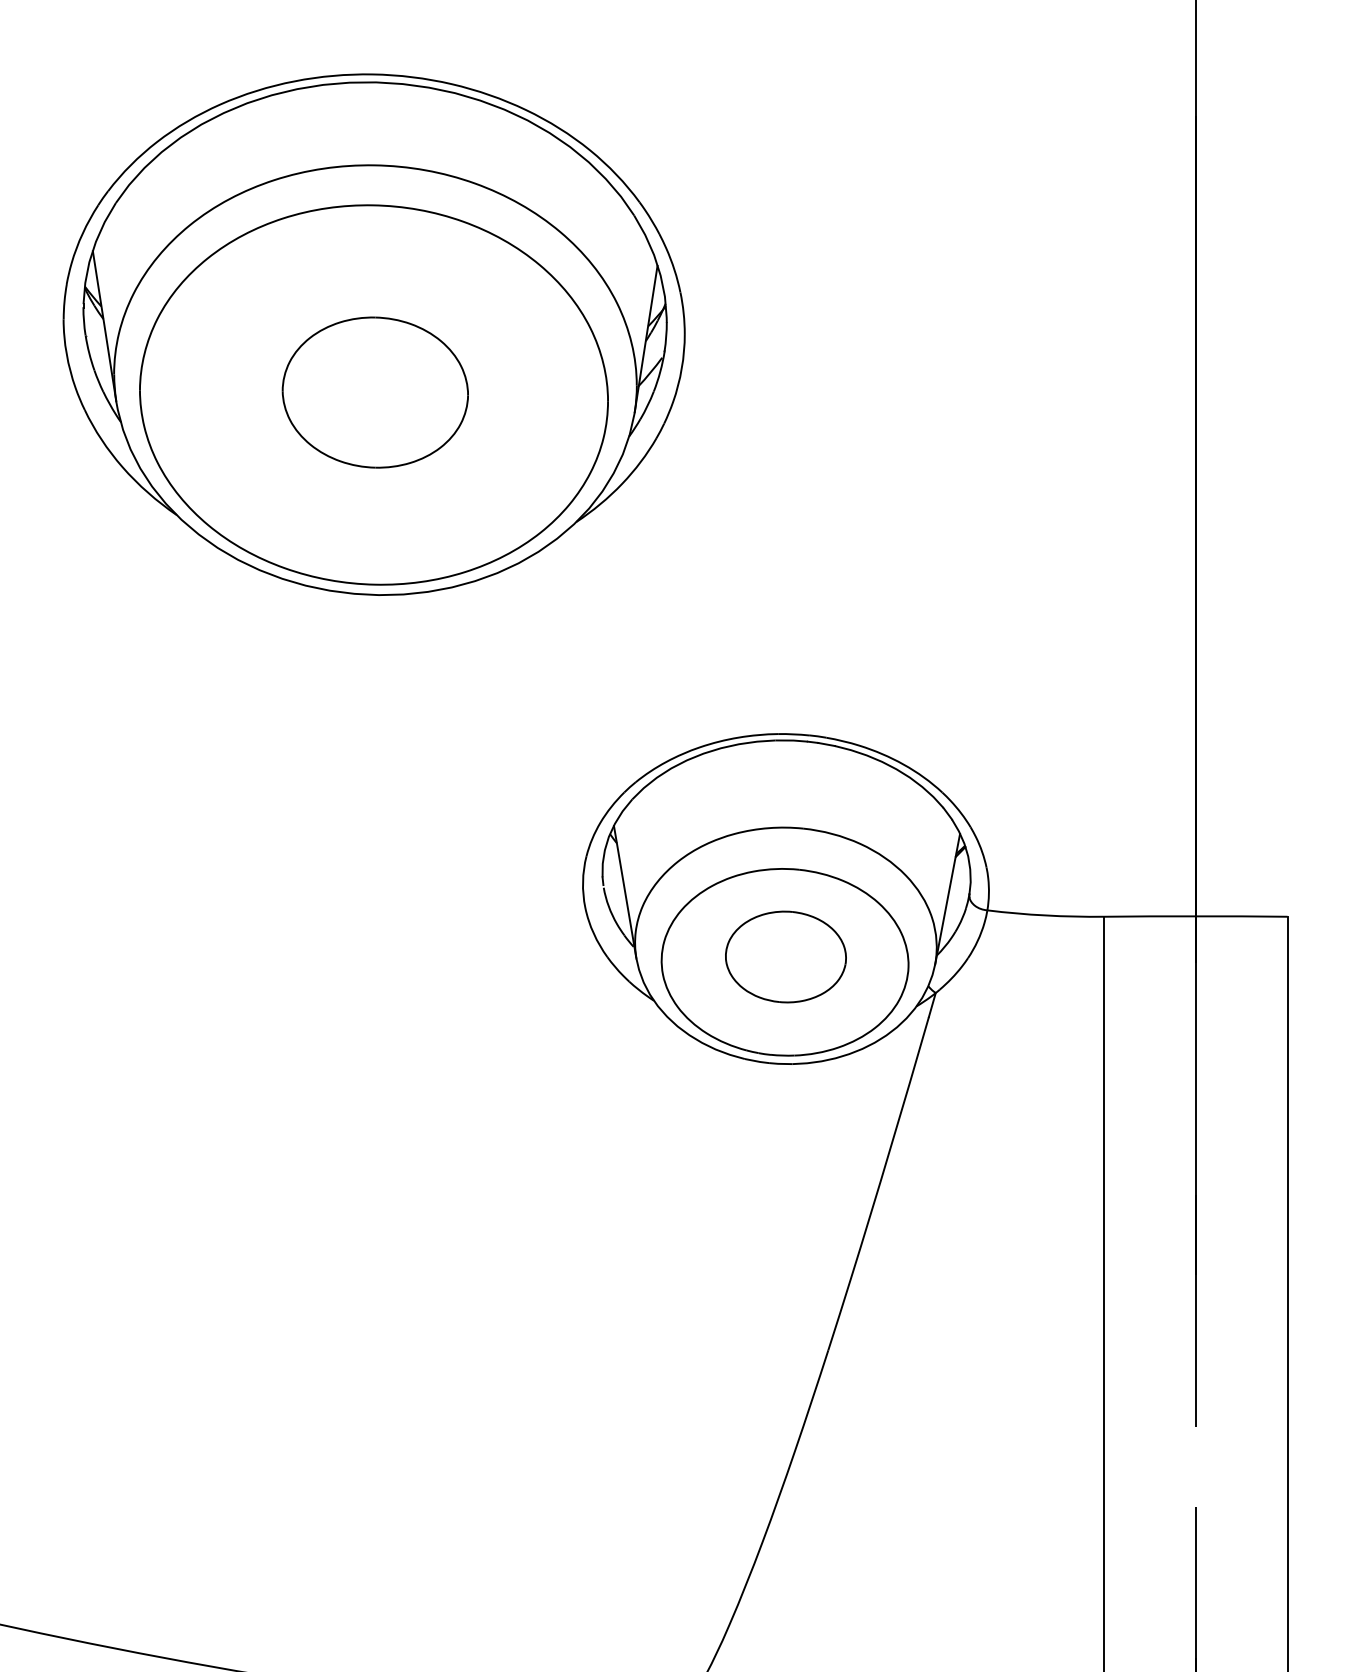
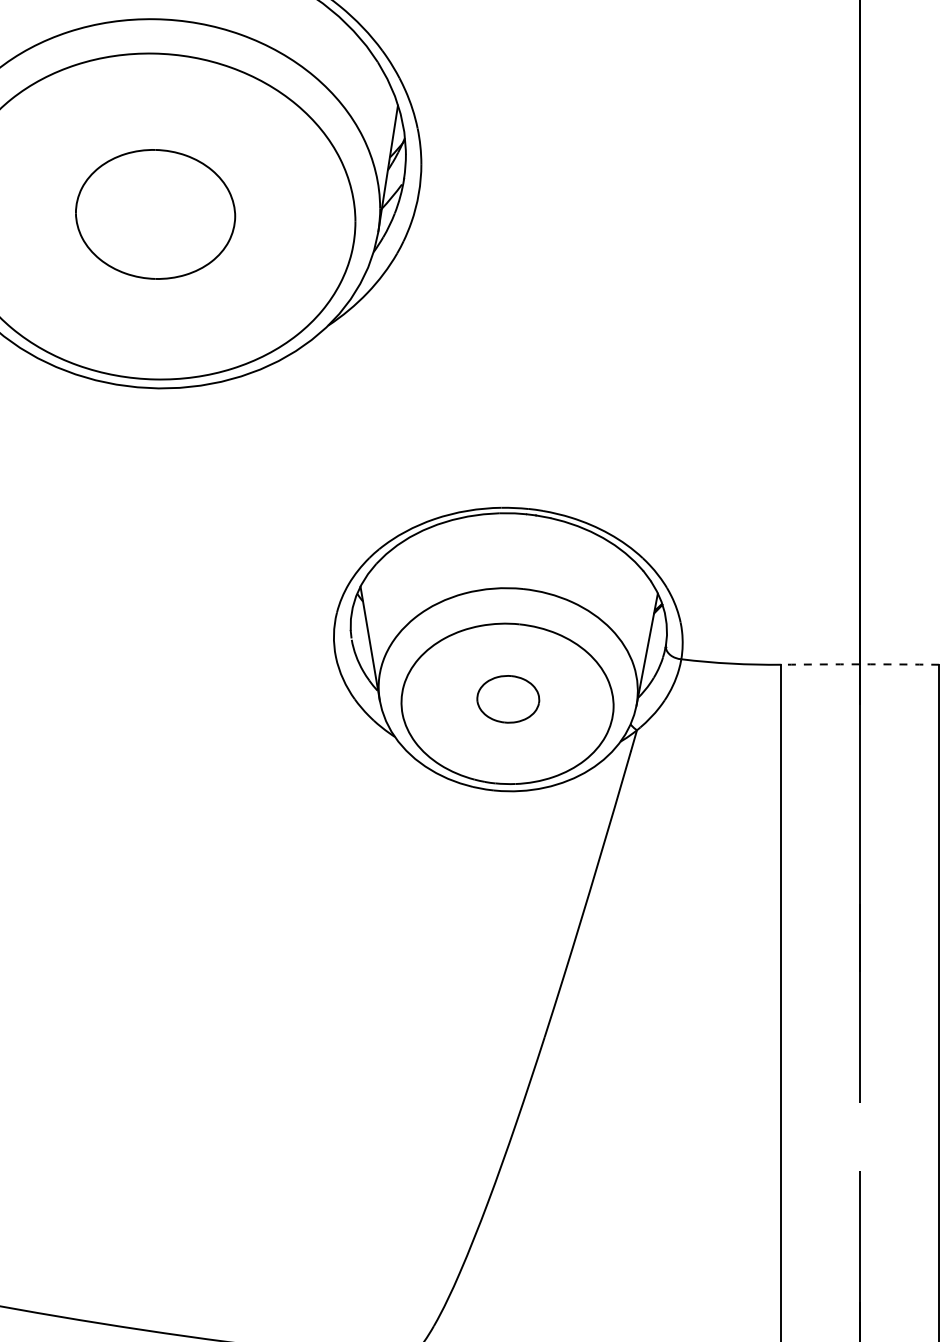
arc: (1195, 916) -> (860, 664), solid -> dashed
part: (785, 956) -> (507, 698), size x0.6

